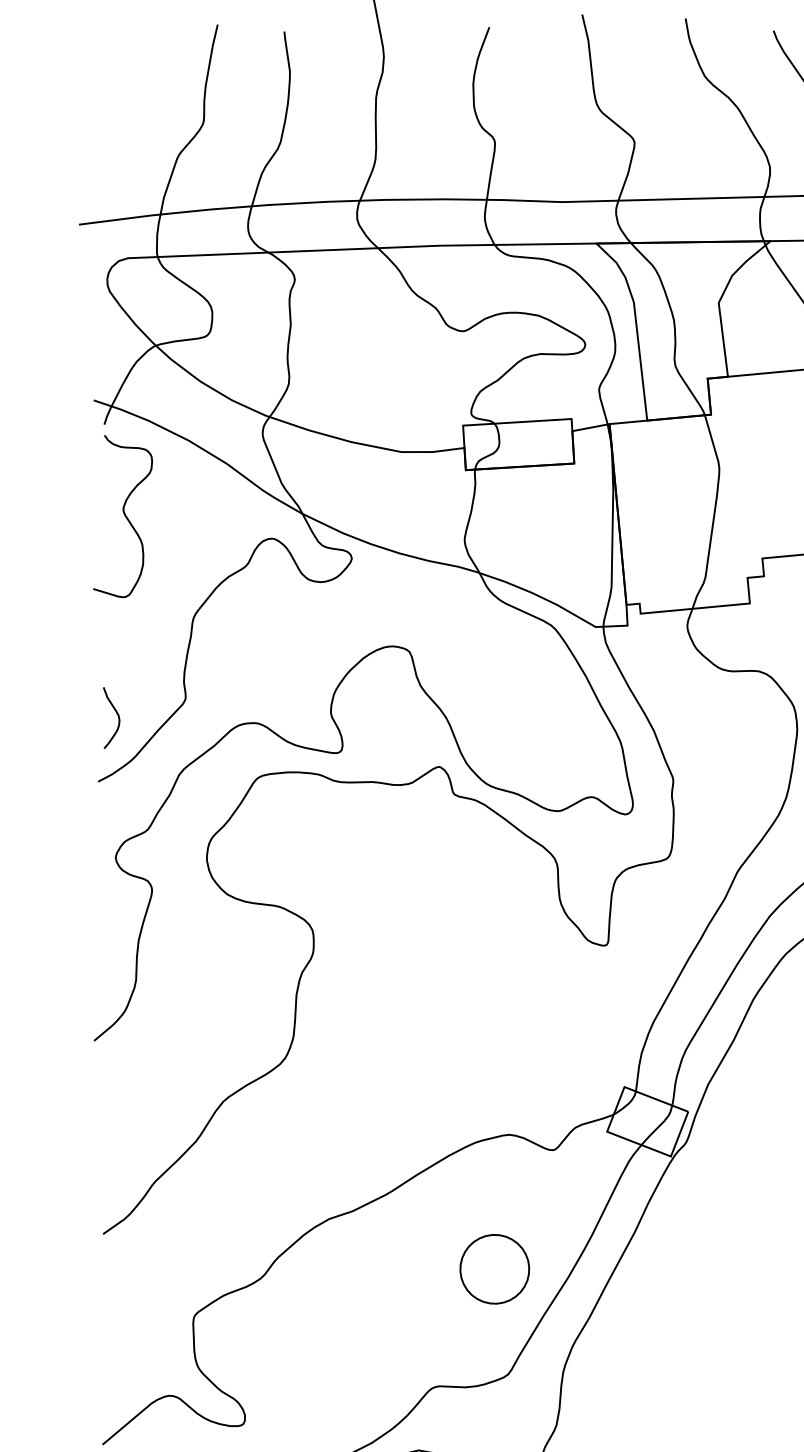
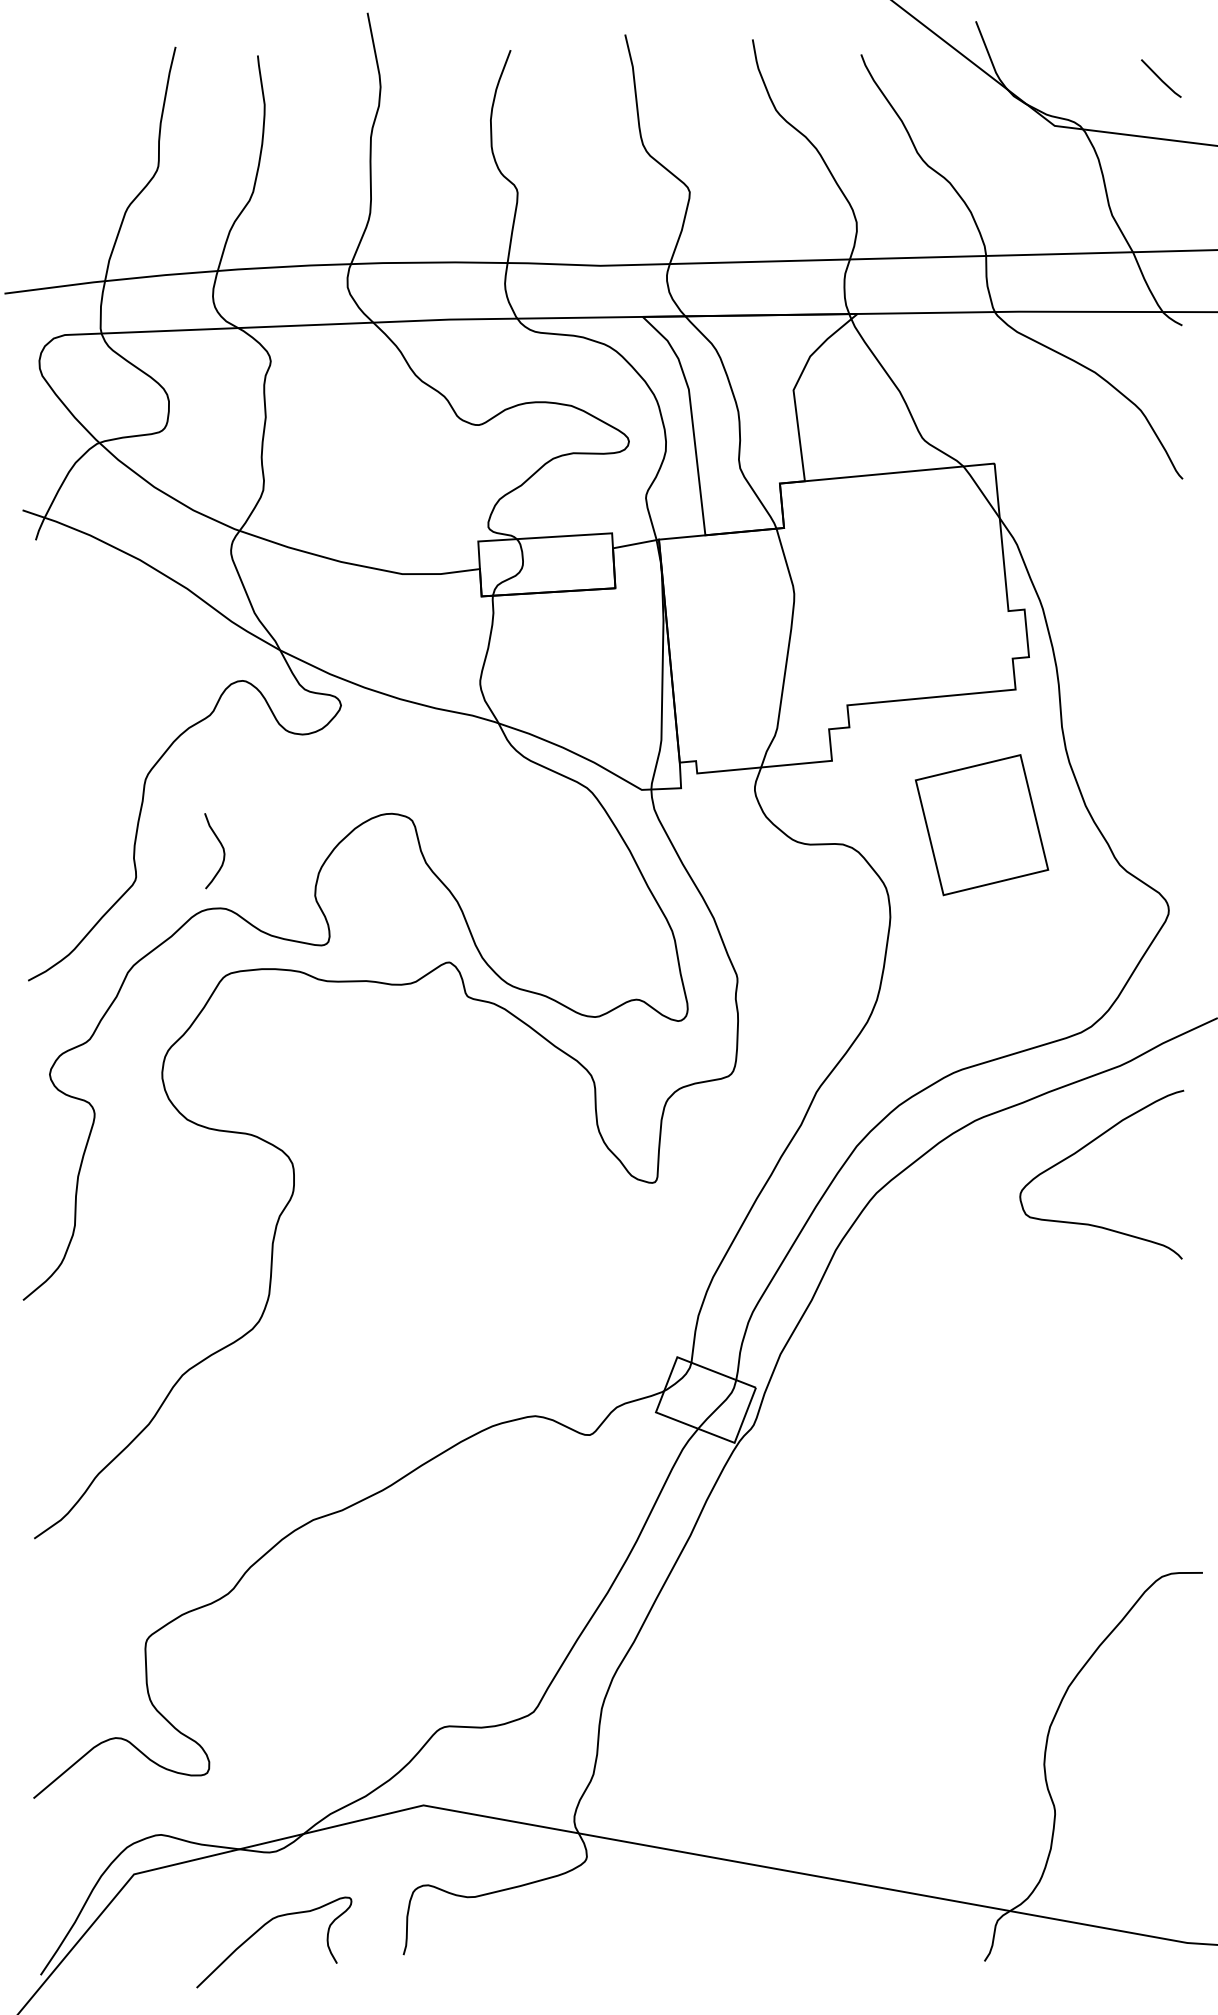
curve: (124, 515) -> (60, 652), removed
curve: (117, 716) -> (222, 849), moved
part: (494, 1268) -> (517, 1581), removed

